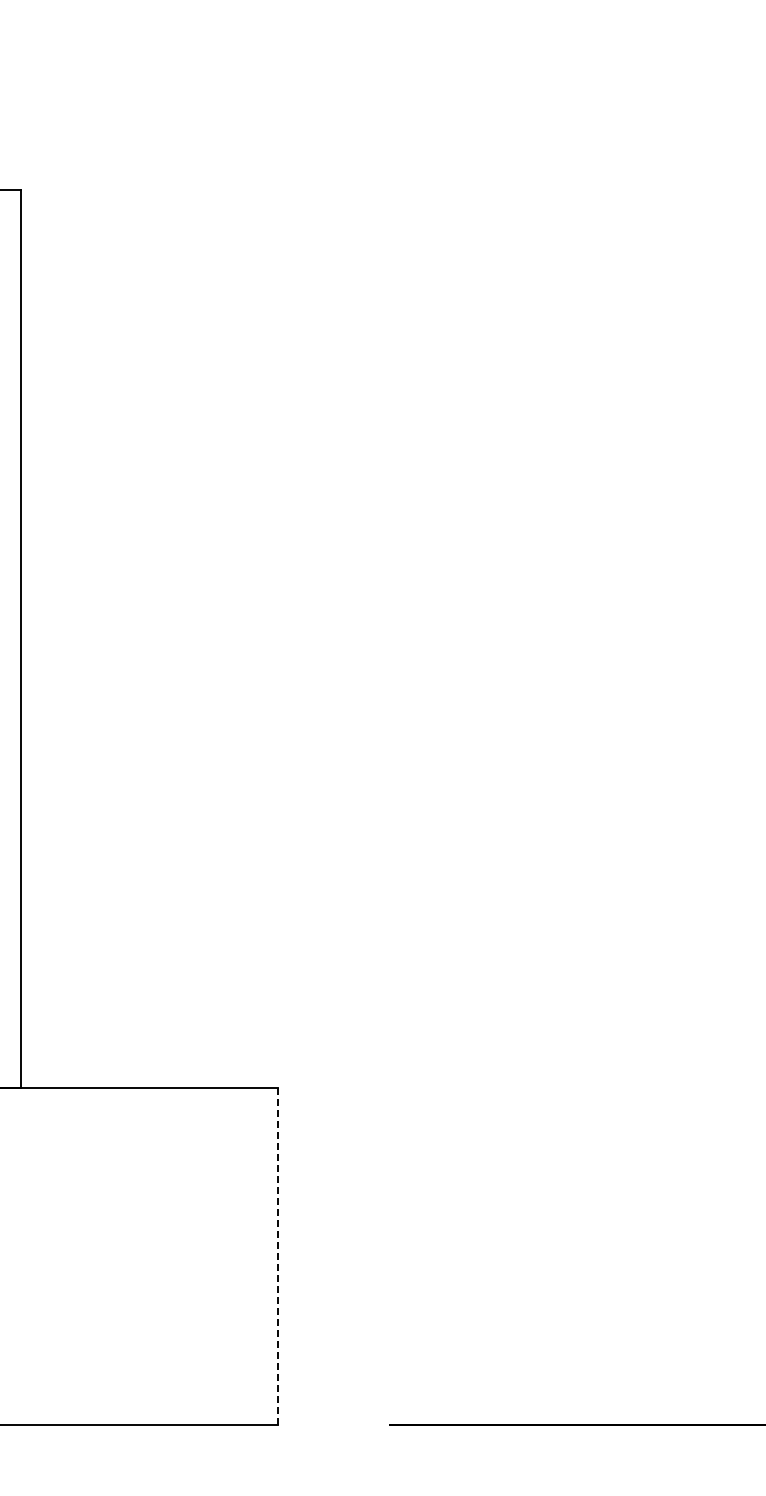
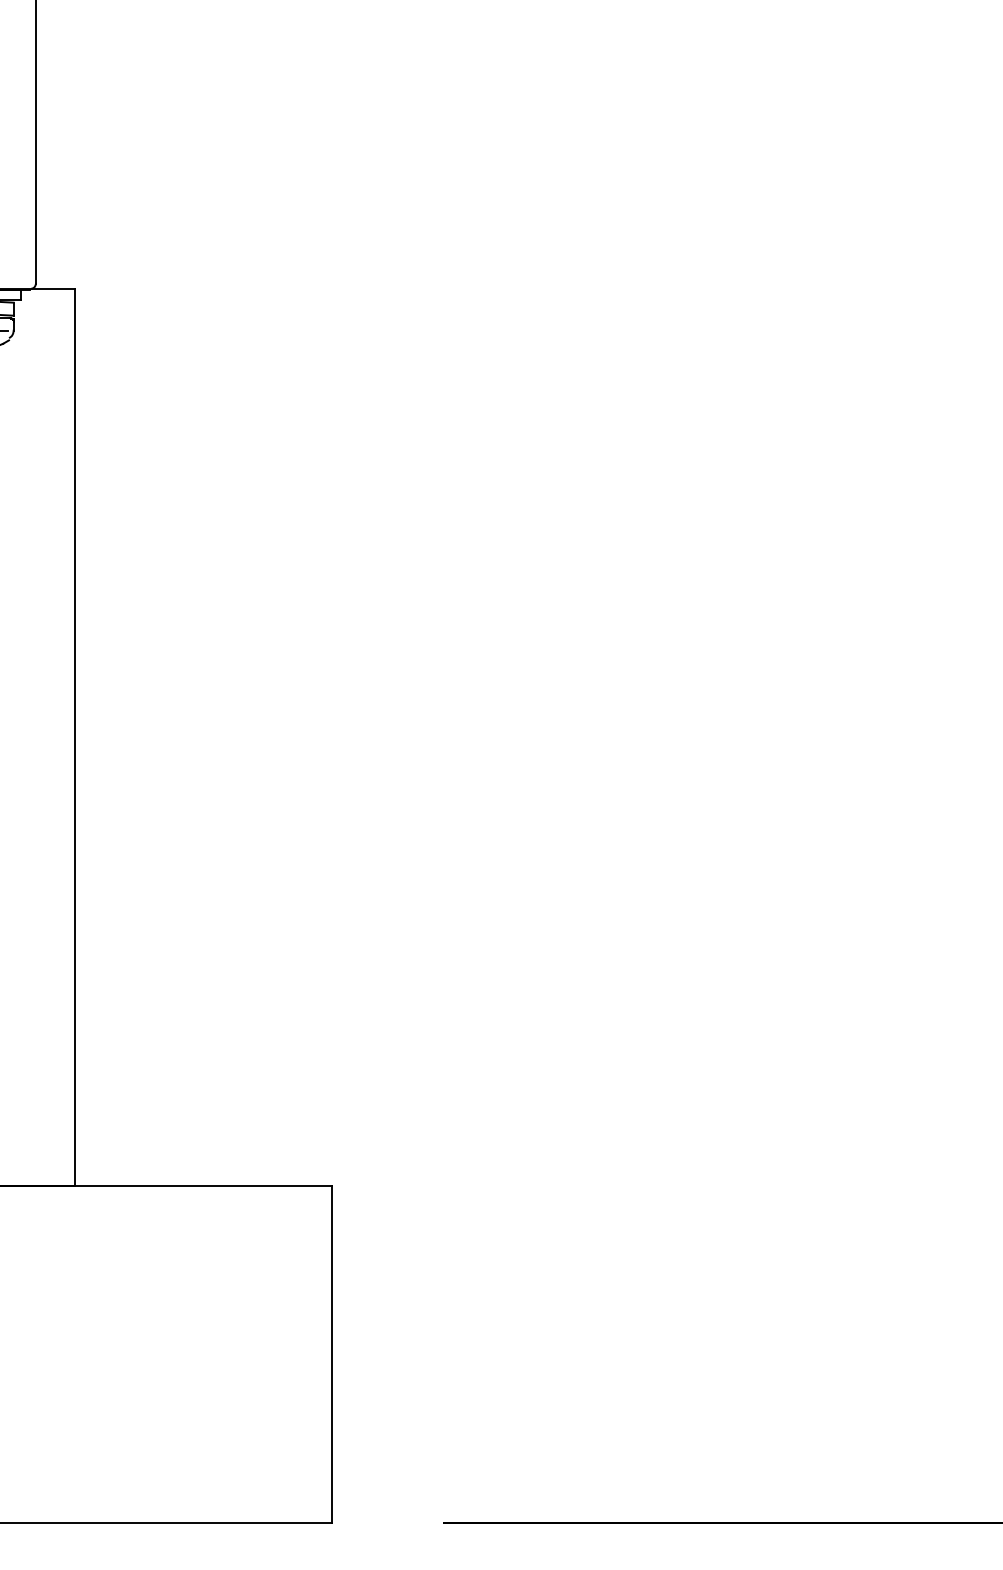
line: (278, 1257) -> (332, 1355), dashed -> solid

